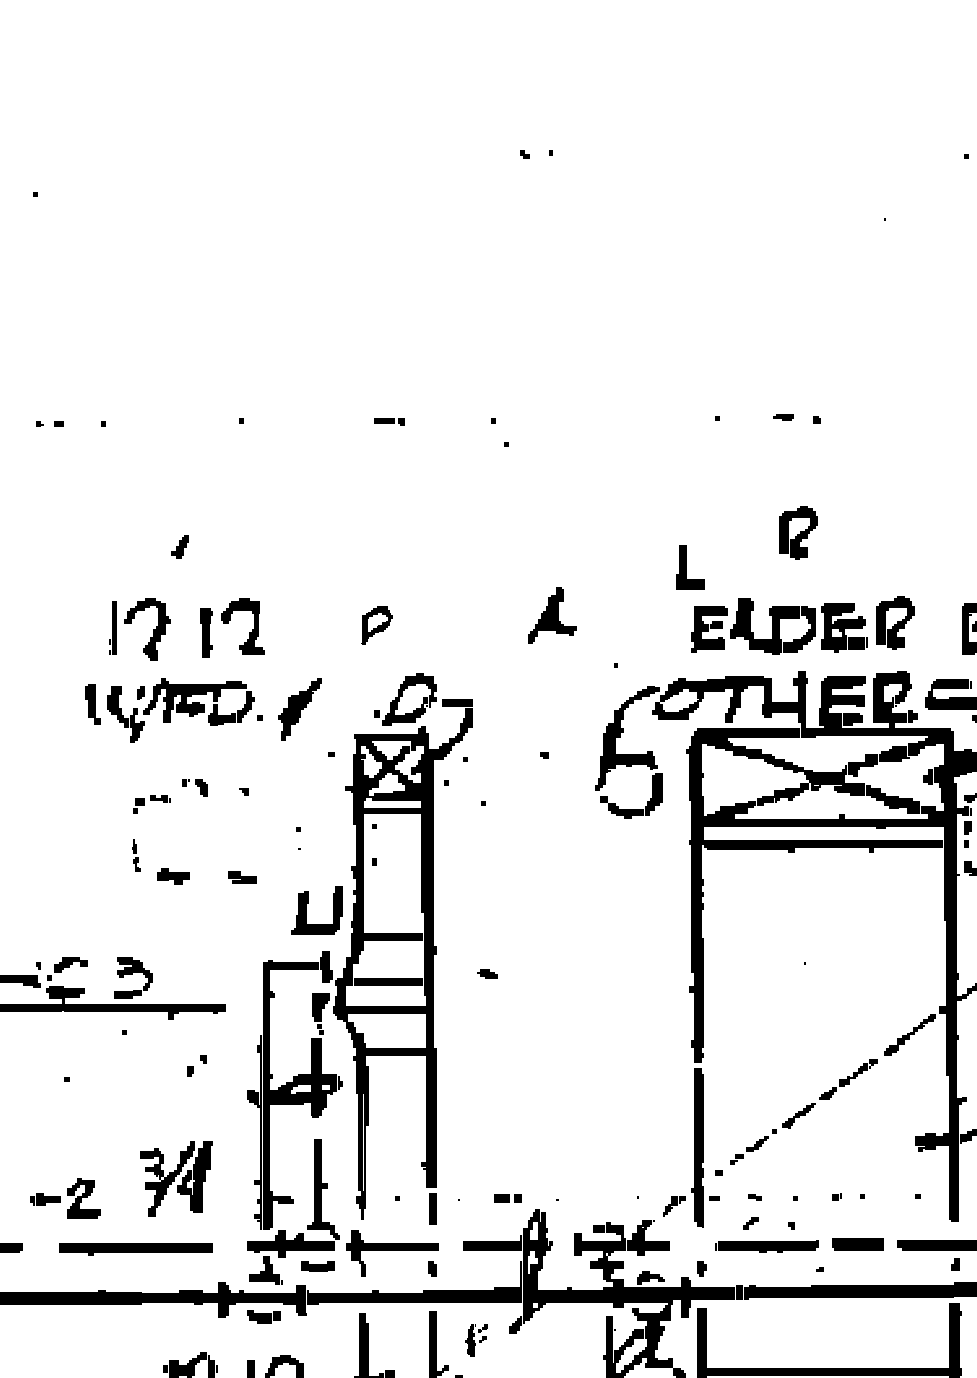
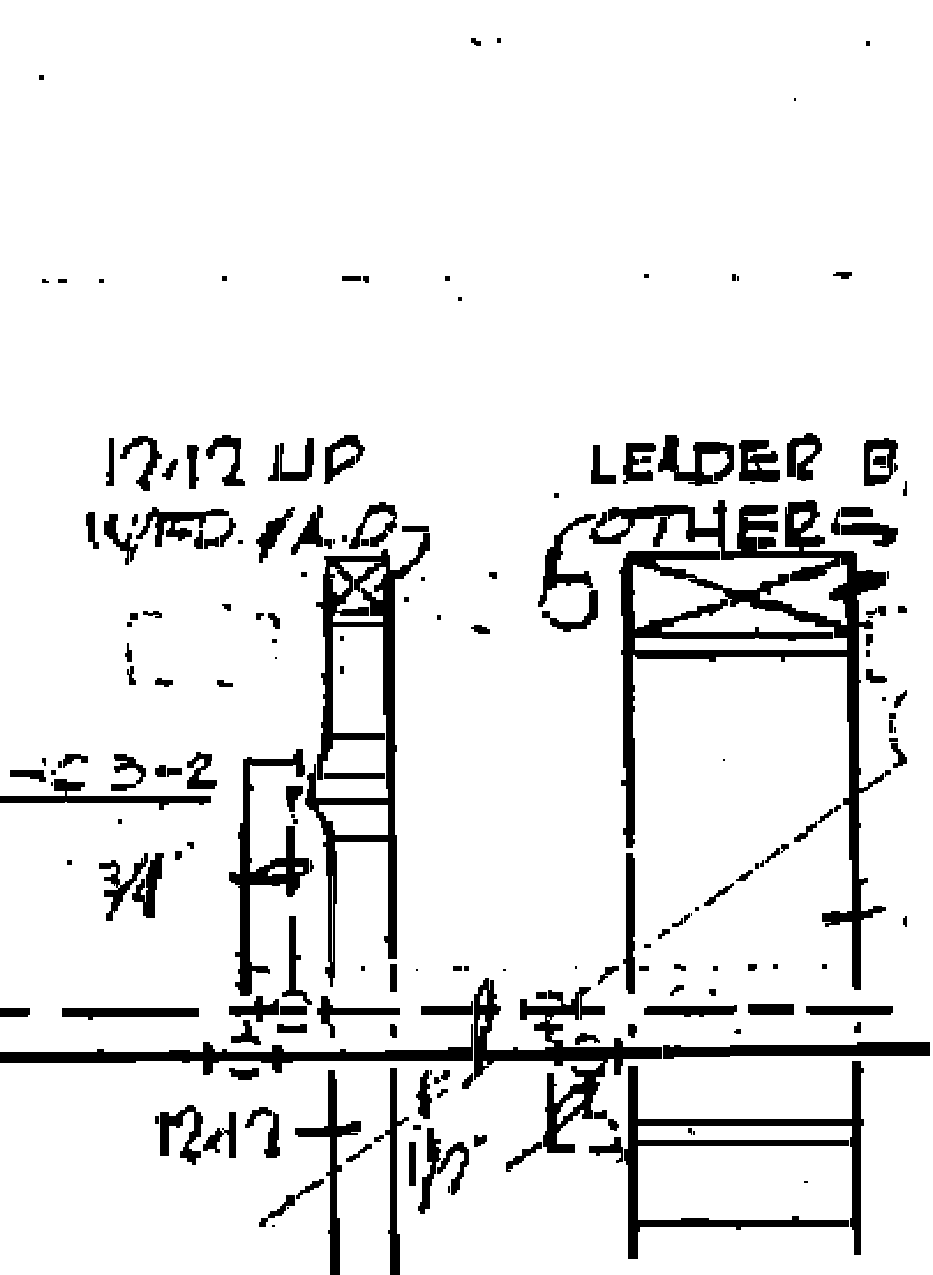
part: (783, 417) -> (842, 275), moved
part: (798, 531) -> (718, 376), removed
part: (179, 547) -> (169, 469), moved
part: (690, 567) -> (603, 464), moved
part: (551, 614) -> (312, 529), moved
part: (377, 625) -> (344, 459), size x1.43
part: (194, 787) -> (267, 620), moved
part: (136, 854) -> (130, 663), size x1.43
part: (173, 876) -> (163, 682), size x0.62
part: (241, 877) -> (224, 683), size x0.62
part: (306, 910) -> (281, 459), moved
part: (487, 974) -> (480, 629), moved
part: (176, 1178) -> (131, 886), moved
part: (65, 1198) -> (185, 770), moved
part: (507, 1198) -> (460, 968), size x0.62
part: (476, 1340) -> (432, 1094), size x1.67

